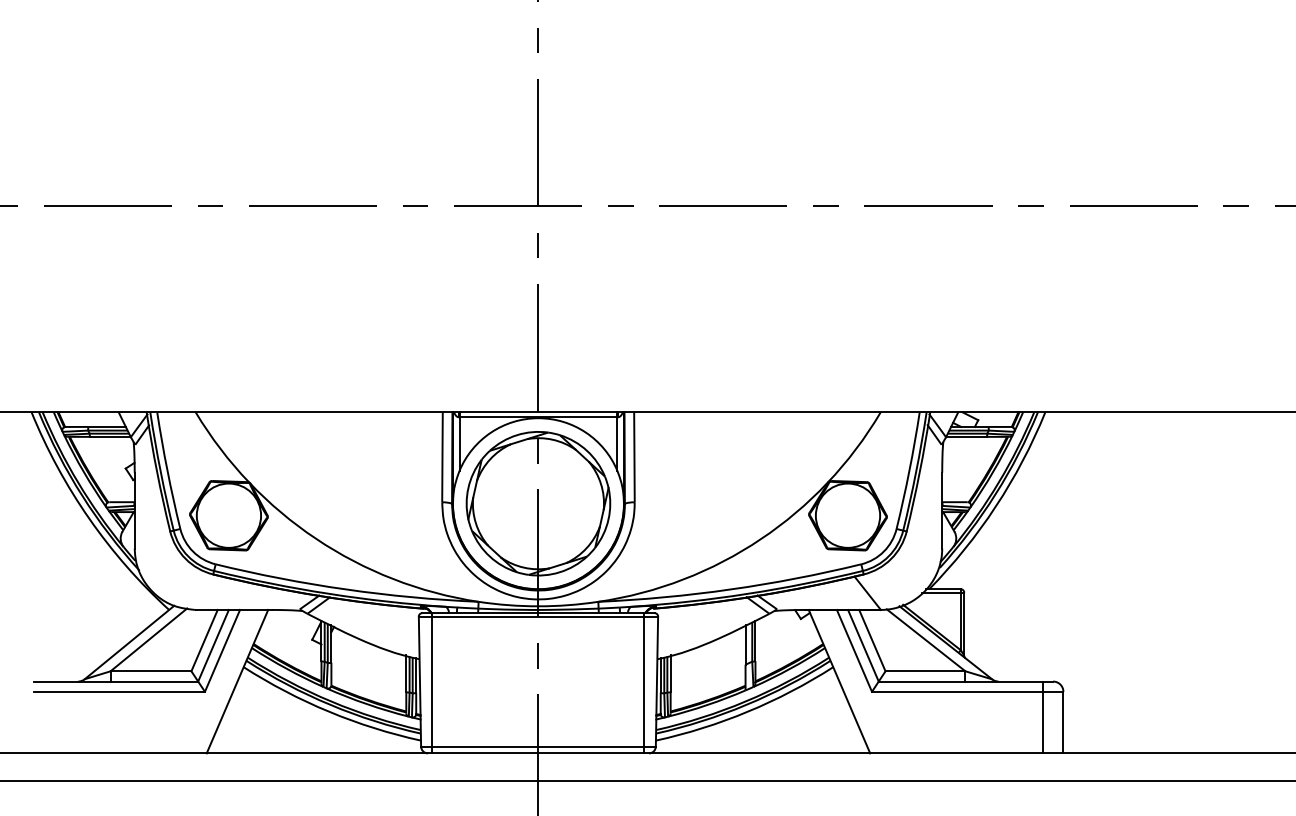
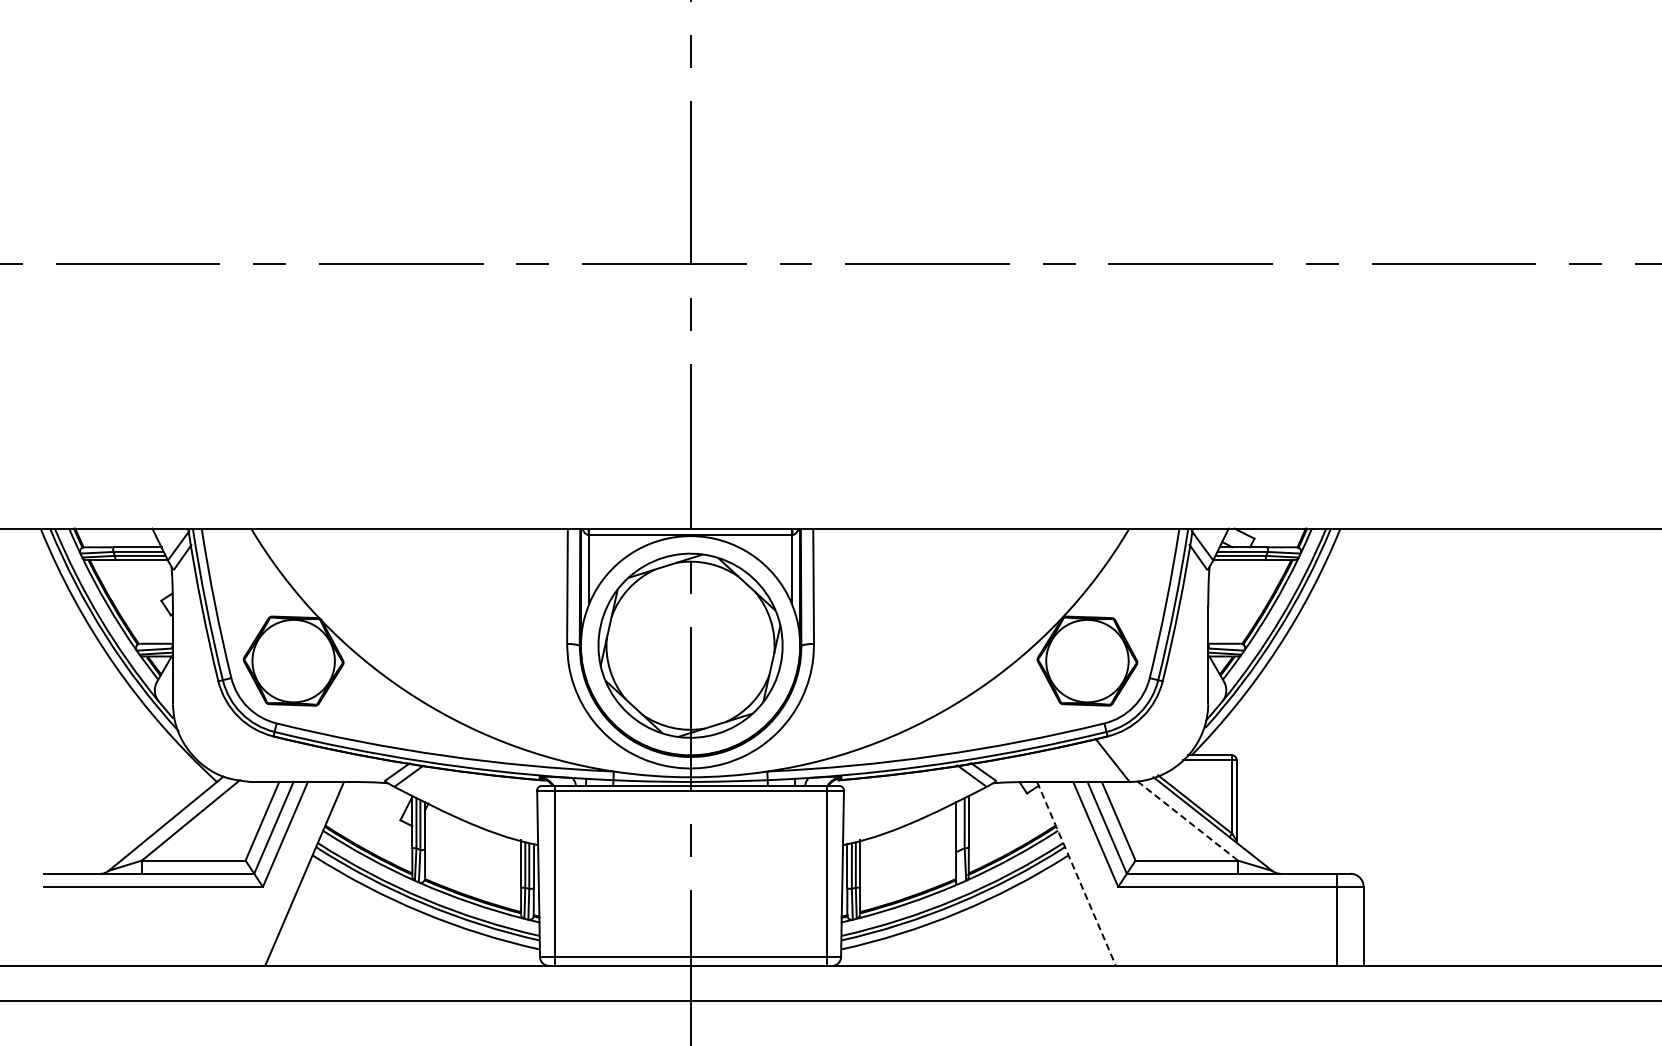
line: (926, 640) -> (1187, 820), solid -> dashed
line: (839, 682) -> (1076, 874), solid -> dashed

